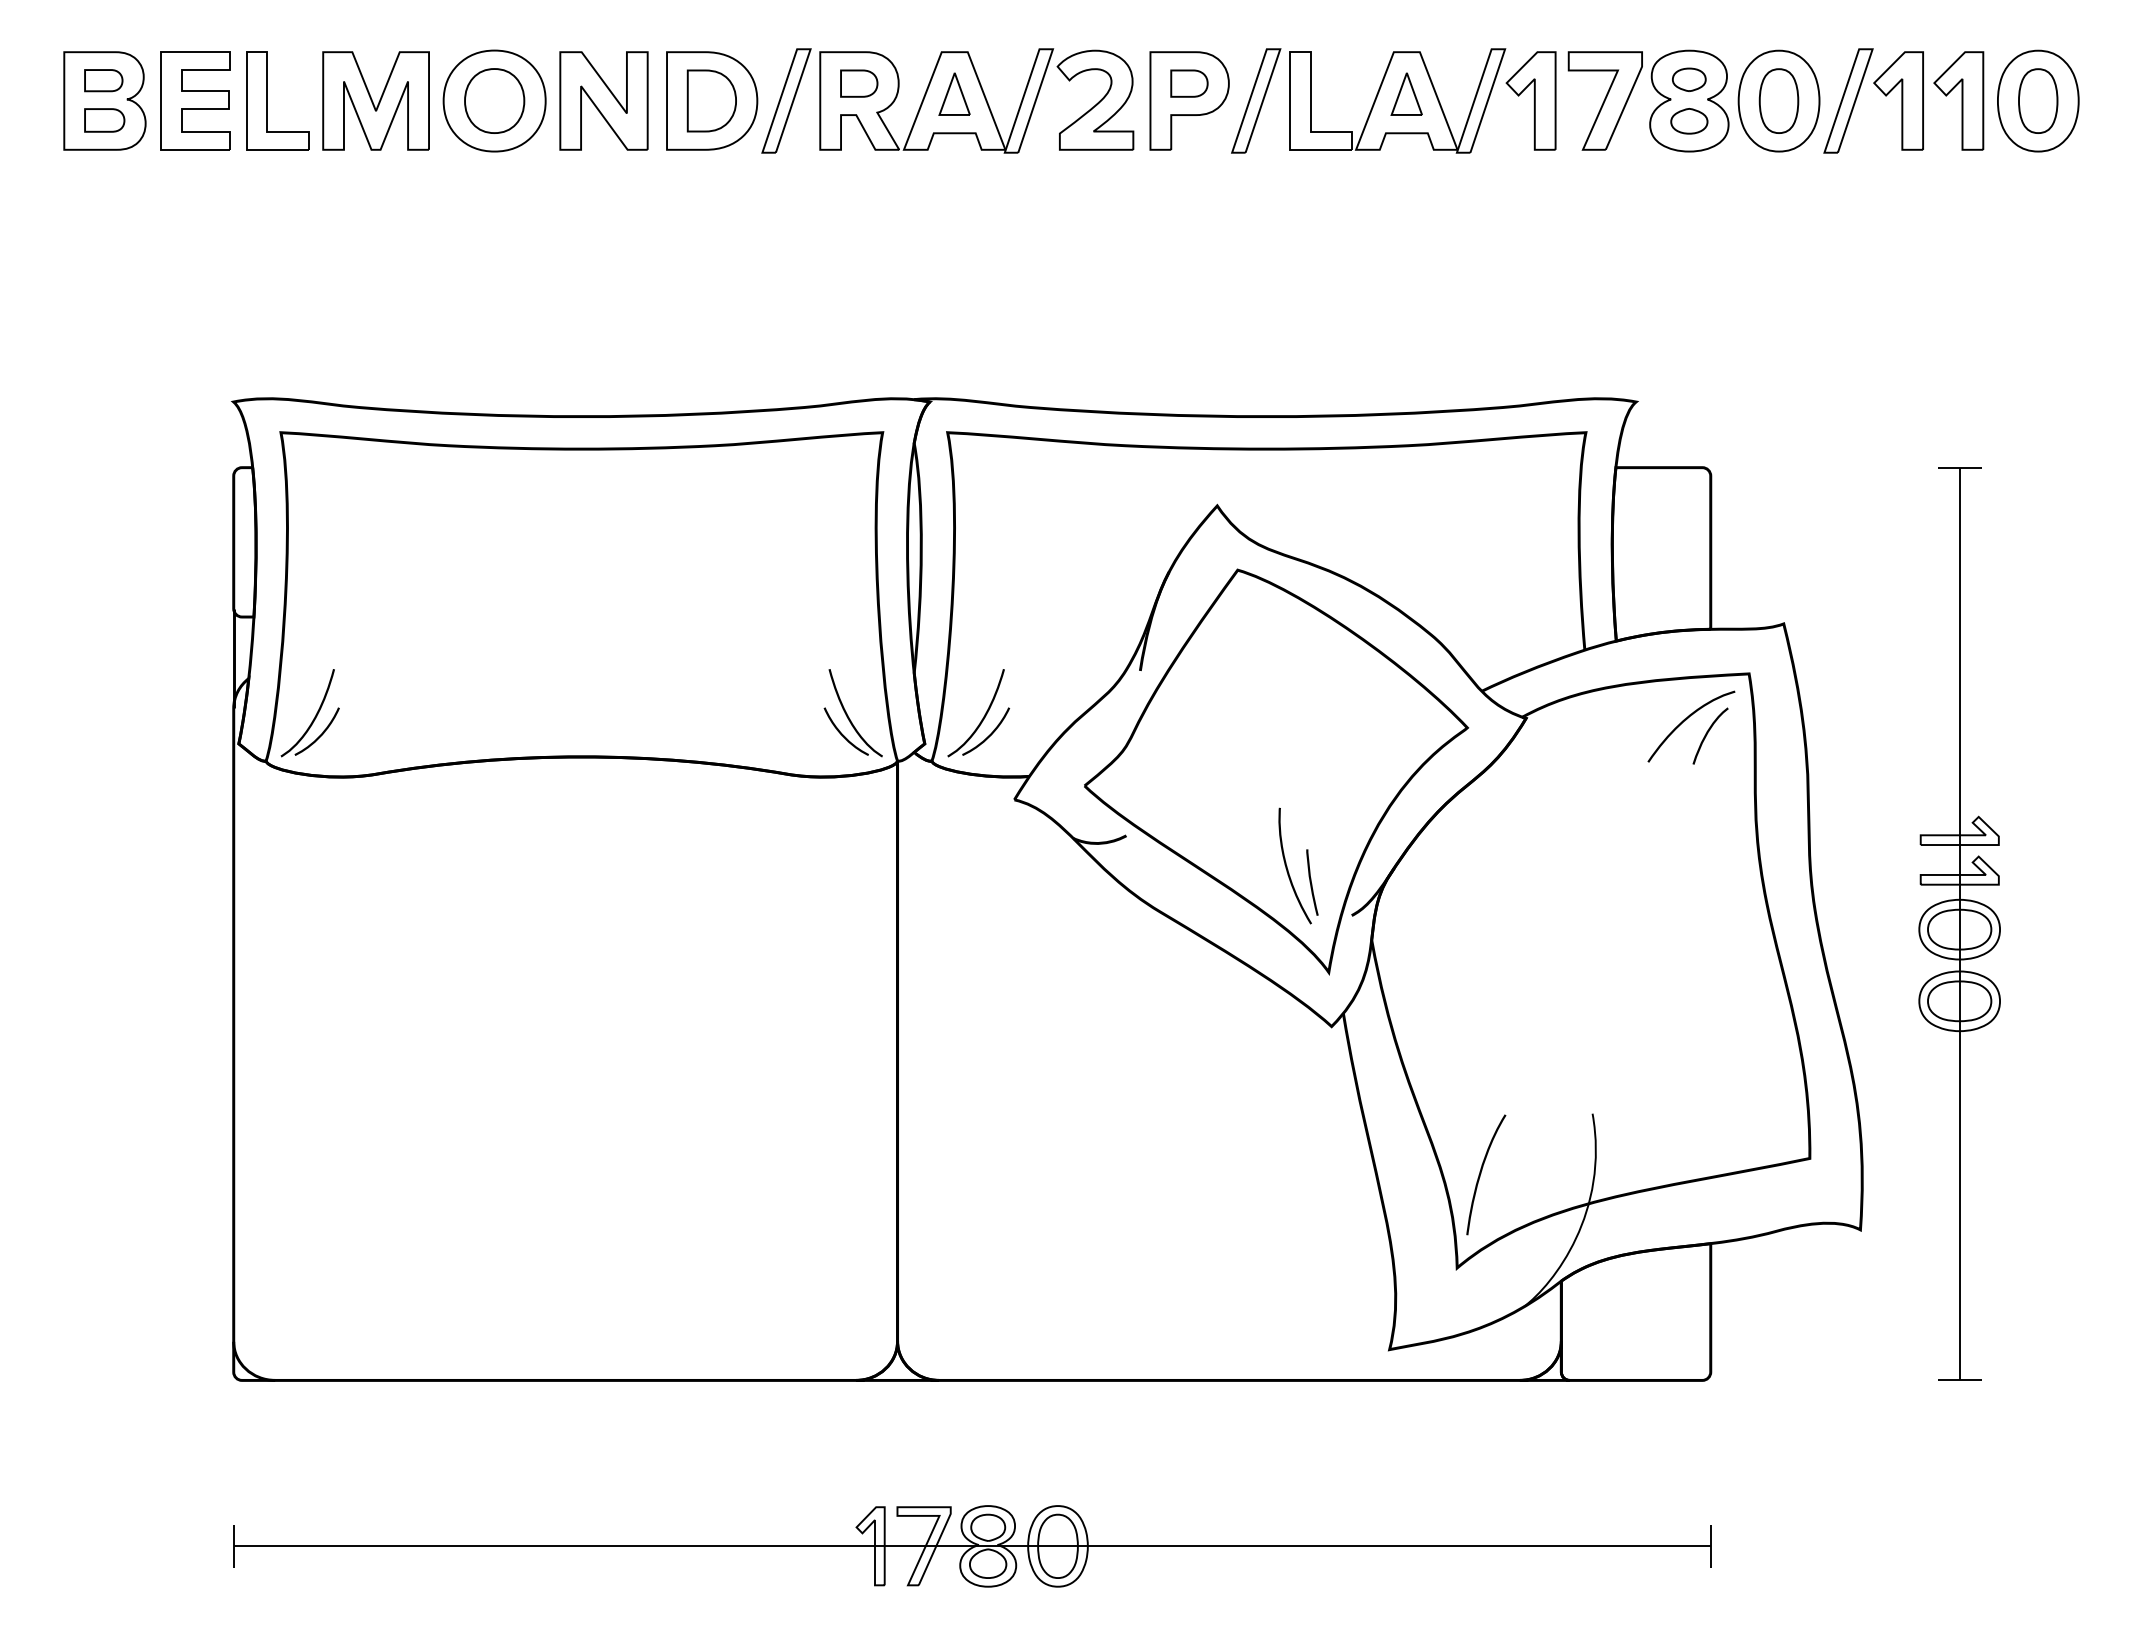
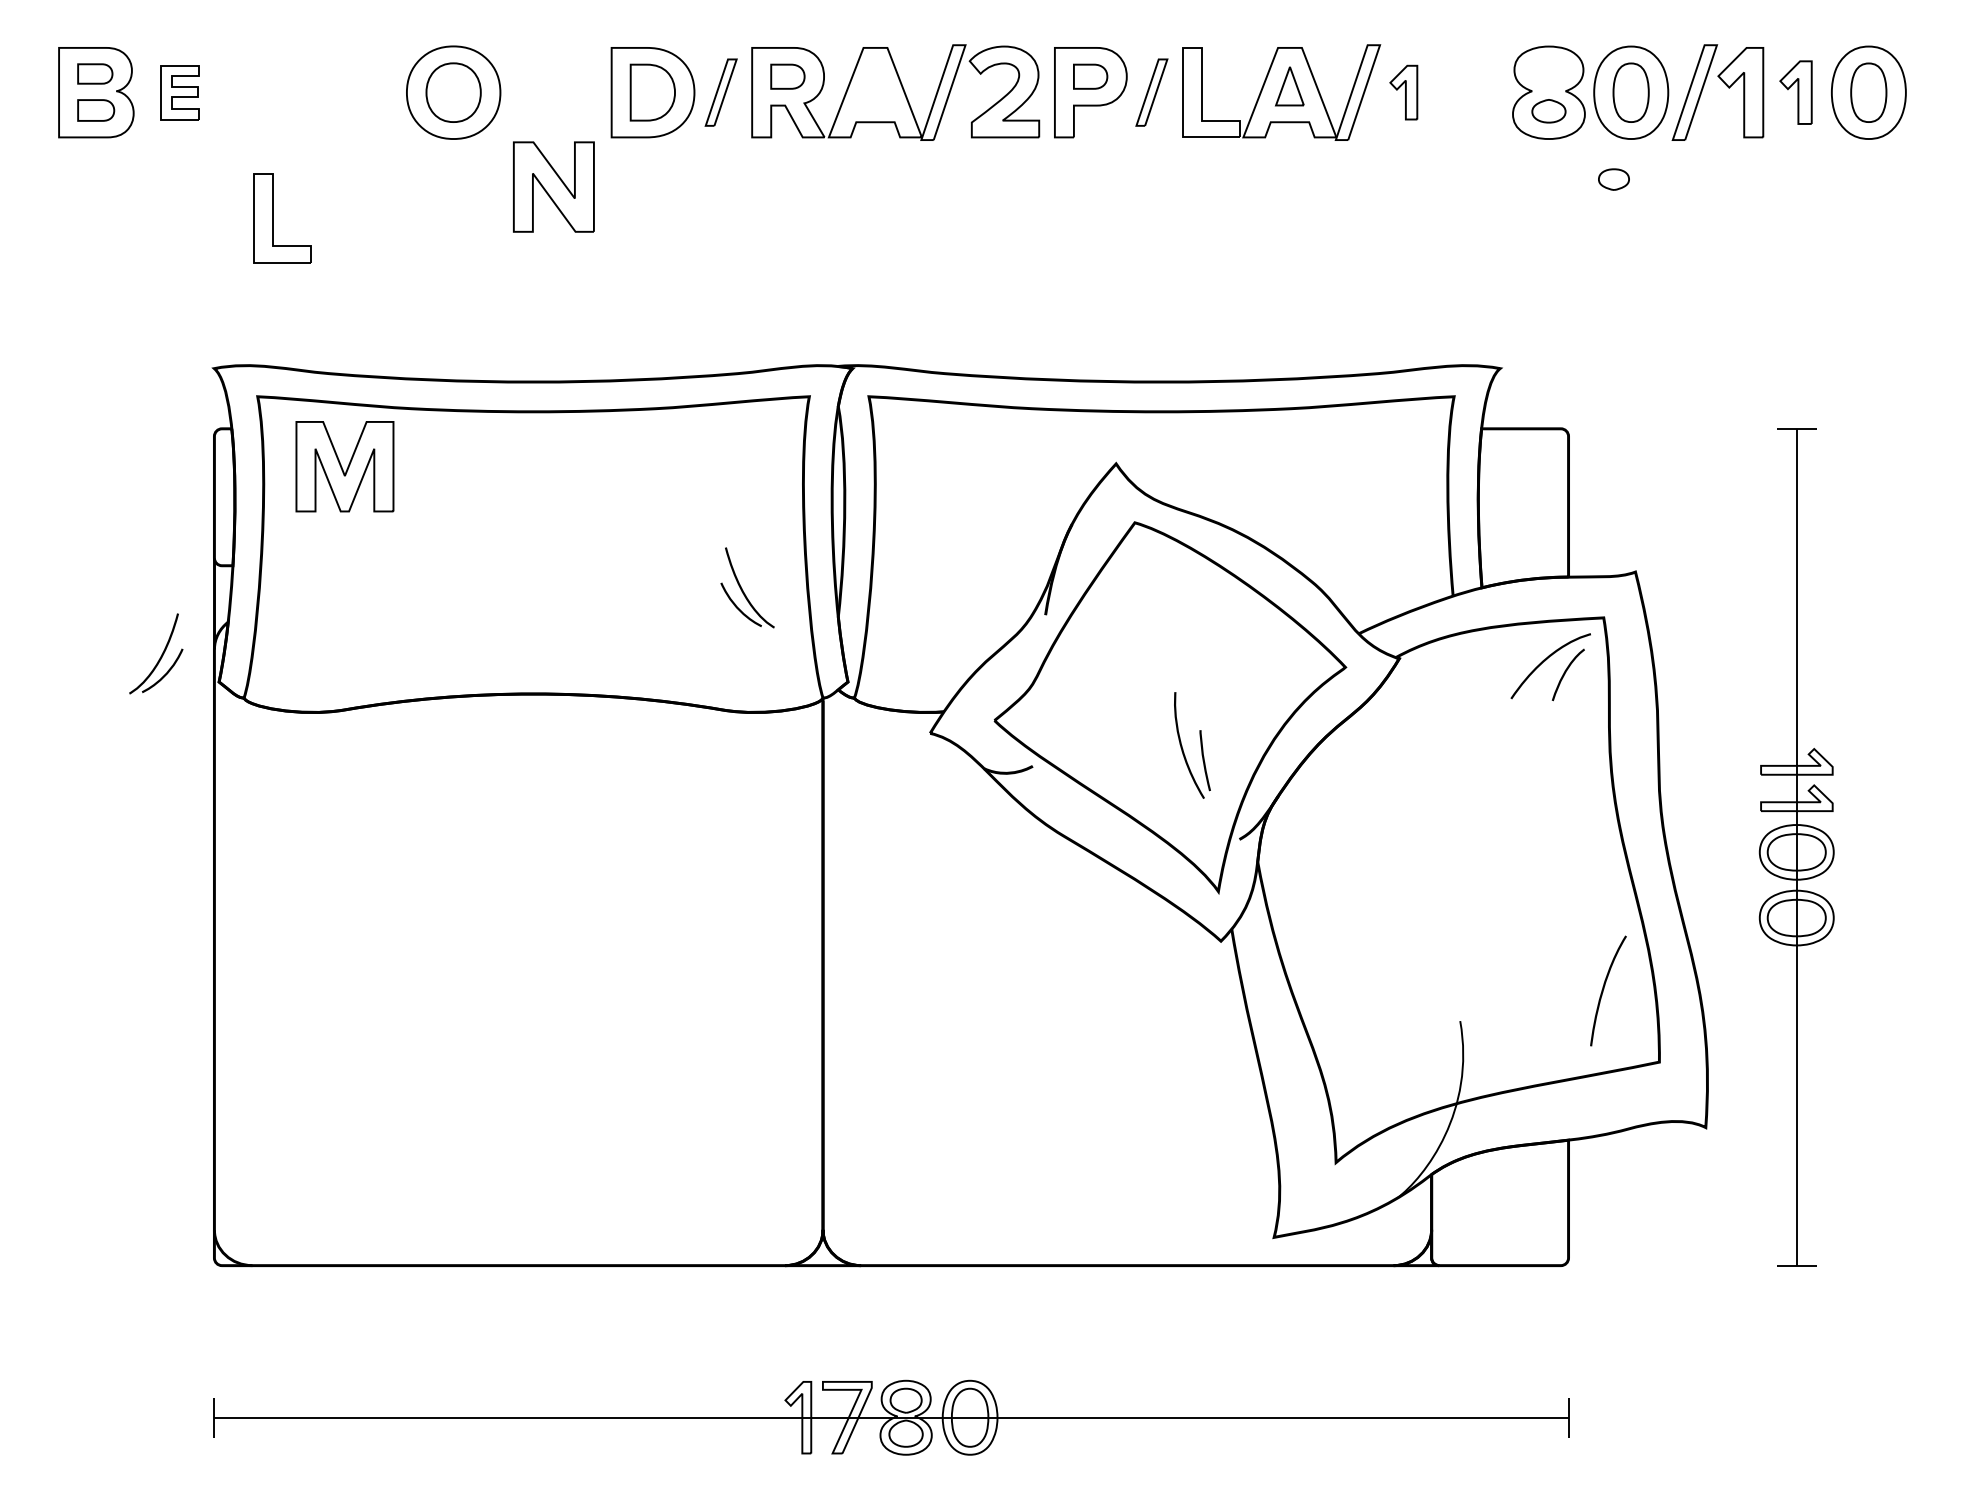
part: (1689, 79) -> (1614, 179), moved
part: (954, 93) -> (875, 85), removed
part: (195, 100) -> (179, 92), size x0.6
part: (267, 100) -> (272, 217), moved
part: (375, 100) -> (344, 466), moved
part: (603, 100) -> (553, 186), moved
part: (786, 100) -> (721, 92), size x0.7
part: (1256, 100) -> (1152, 92), size x0.7
part: (1530, 100) -> (1403, 92), size x0.6
part: (1604, 100) -> (1471, 92), removed
part: (1958, 100) -> (1795, 92), size x0.7
part: (309, 713) -> (155, 654), moved
part: (852, 713) -> (746, 588), moved
part: (978, 713) -> (897, 654), removed
part: (1307, 865) -> (1200, 744), moved
curve: (1481, 1173) -> (1604, 989), moved

